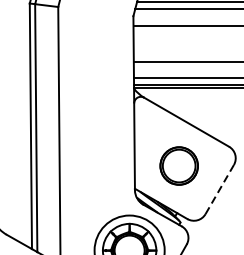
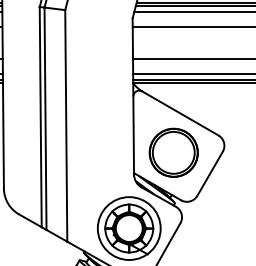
part: (178, 165) -> (173, 152), size x1.43
line: (220, 189) -> (210, 173), dashed -> solid

